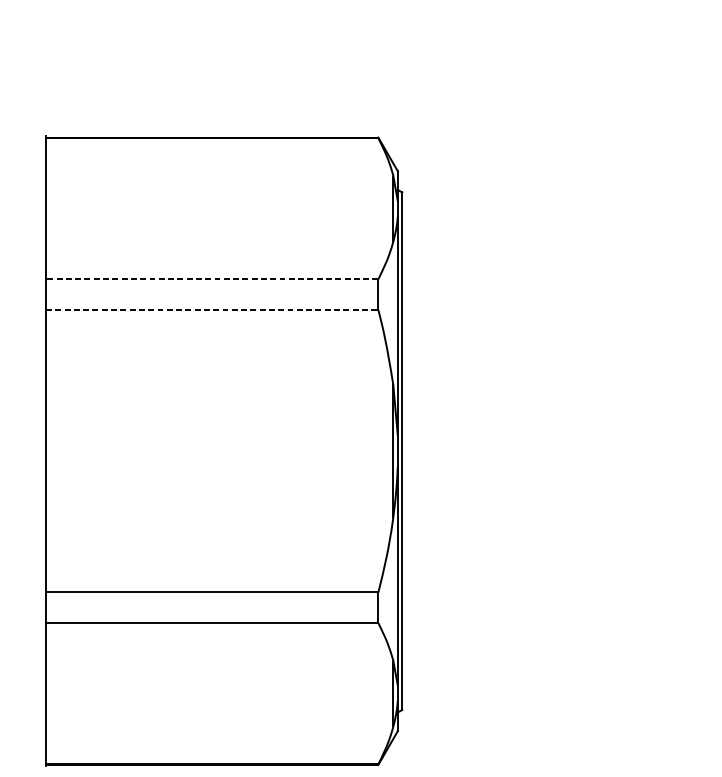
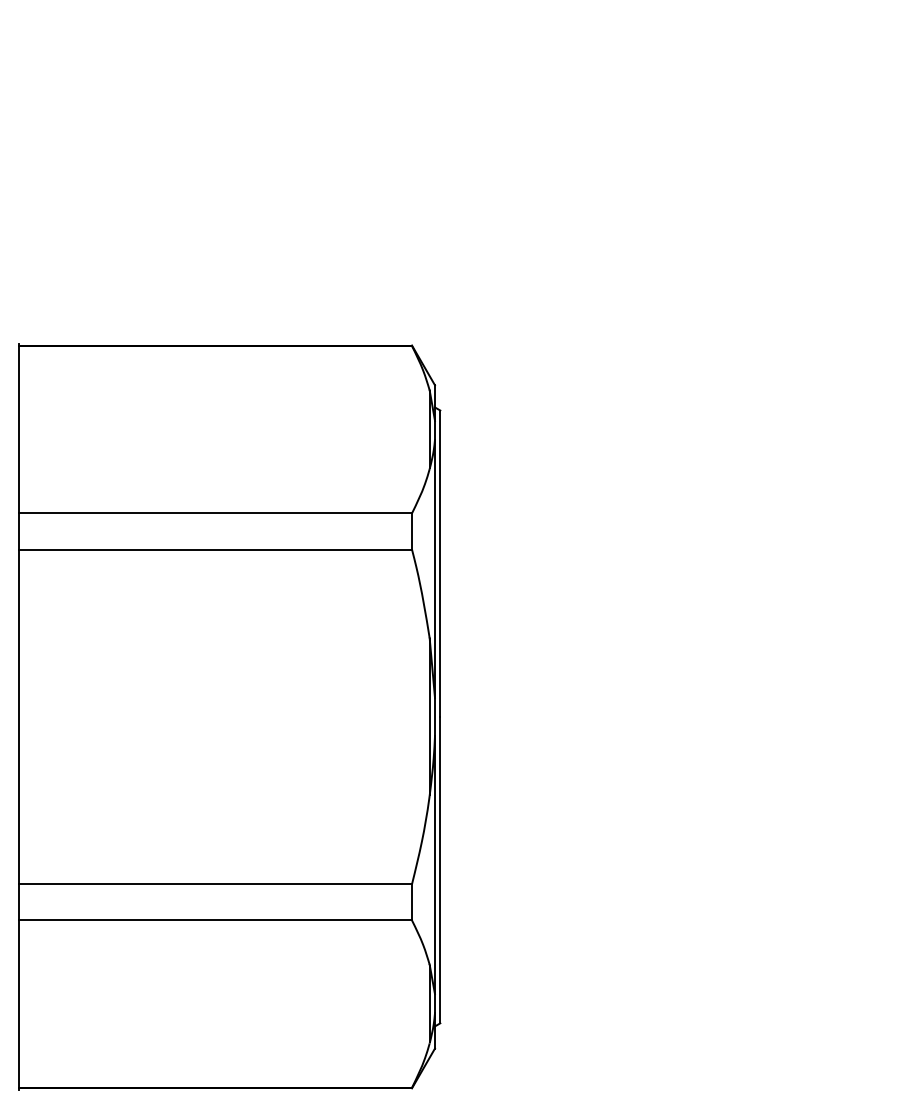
line: (212, 279) -> (215, 513), dashed -> solid
line: (212, 309) -> (215, 549), dashed -> solid

